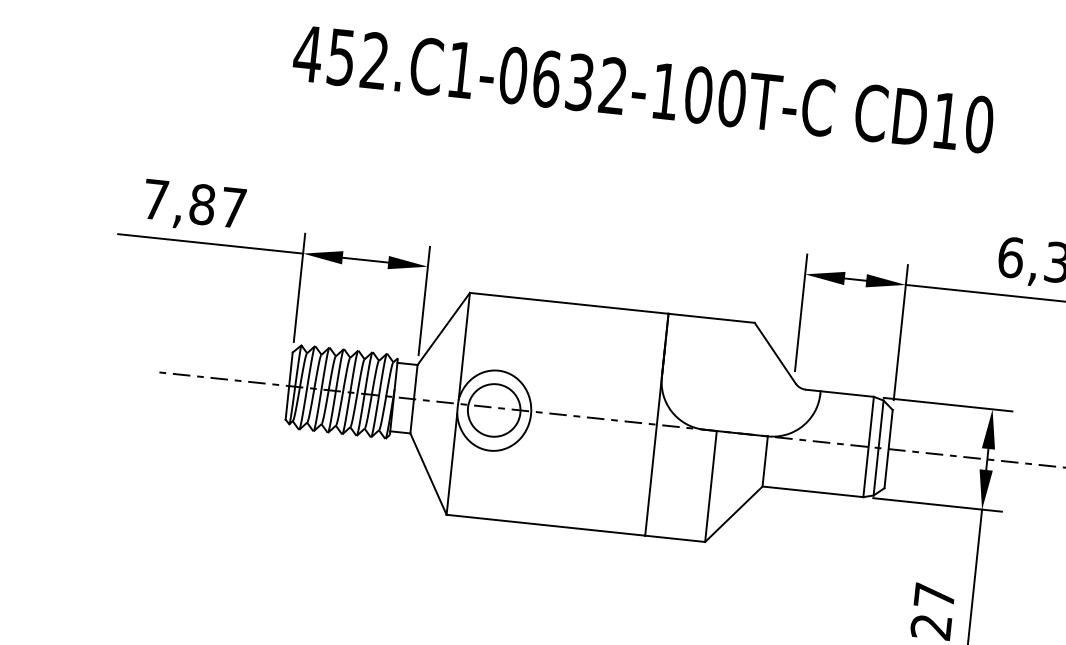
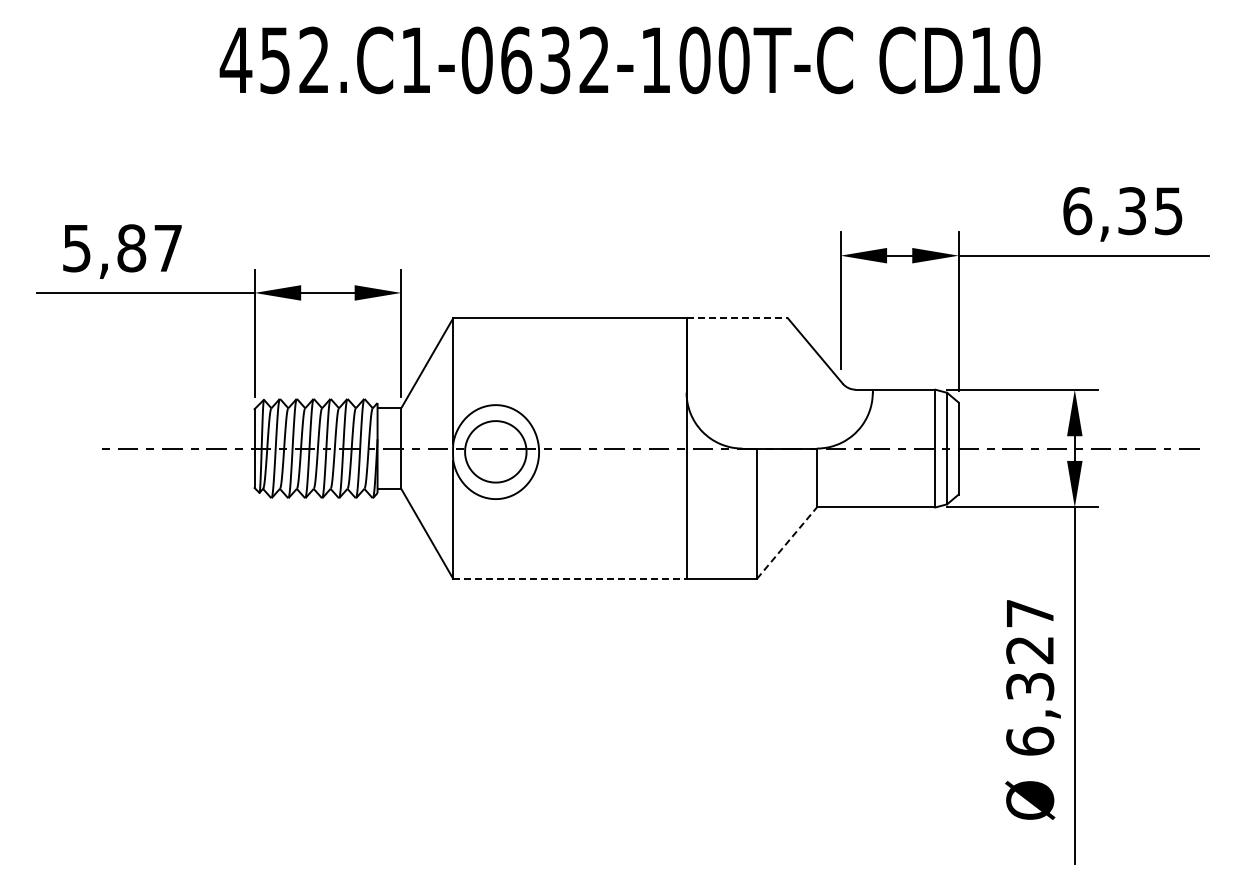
text: (155, 199) -> (76, 248), 7,87 -> 5,87
line: (711, 318) -> (737, 318), solid -> dashed
line: (733, 514) -> (786, 543), solid -> dashed
line: (545, 524) -> (569, 578), solid -> dashed

